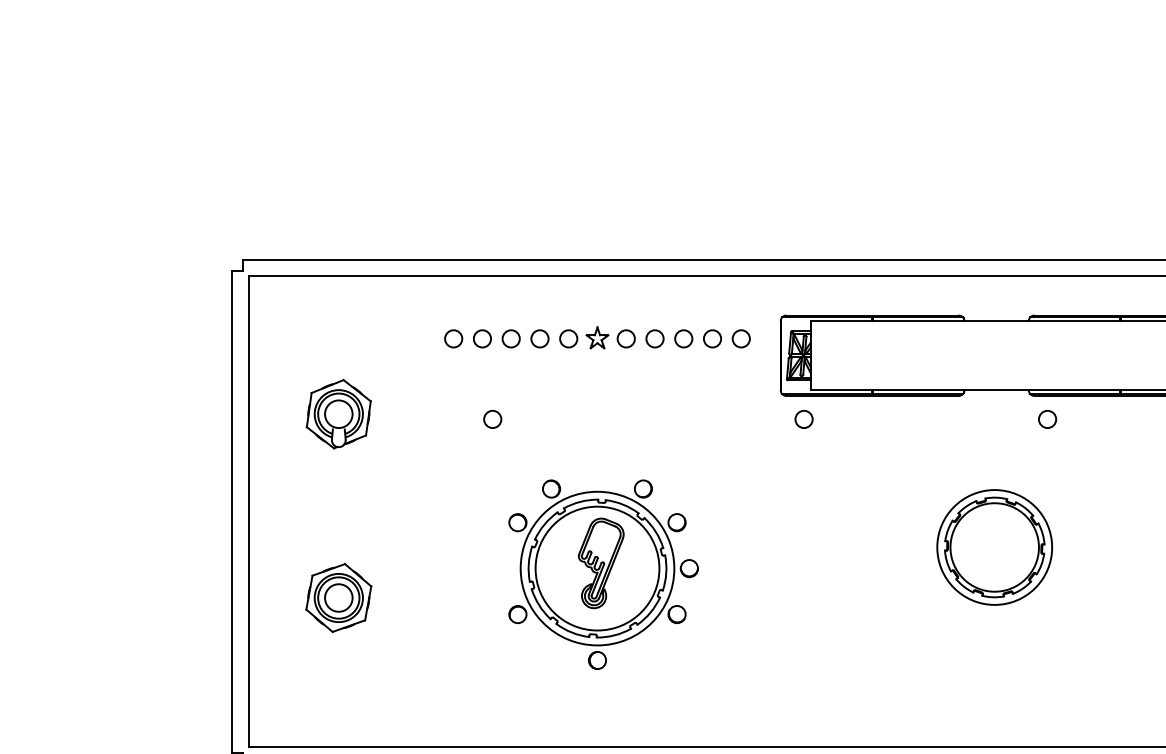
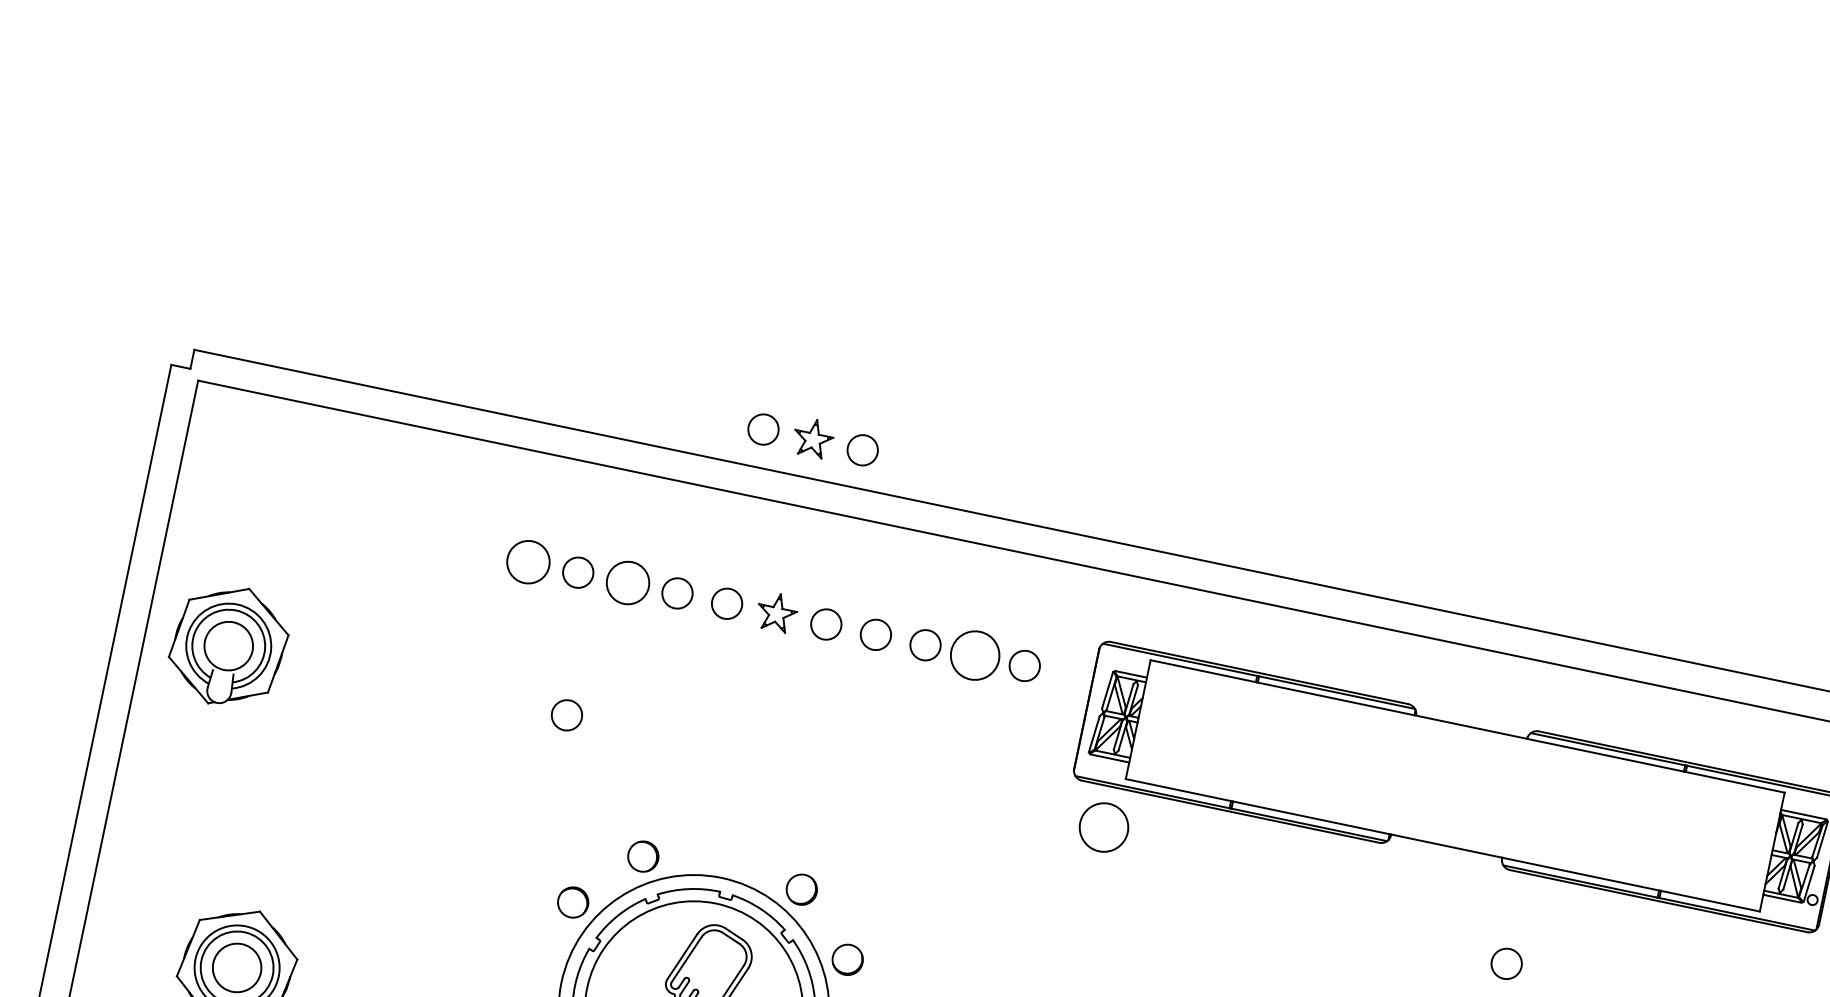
part: (597, 236) -> (813, 437), added
circle: (453, 338) -> (528, 561), size x1.4
circle: (510, 338) -> (626, 582), size x1.4
circle: (712, 338) -> (975, 654), size x1.6
part: (338, 414) -> (228, 646), moved
circle: (1047, 418) -> (1506, 962), moved
circle: (803, 419) -> (1102, 827), size x1.6

